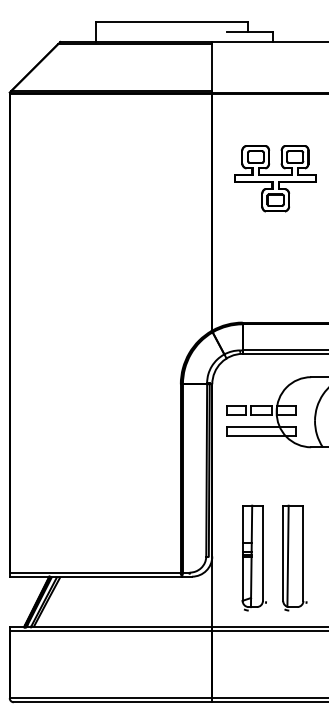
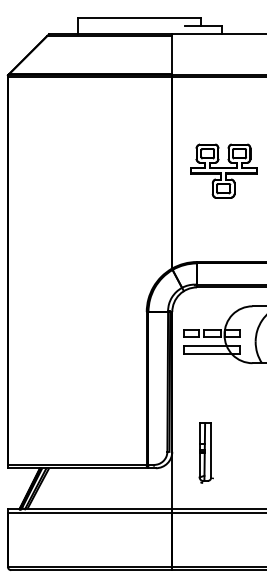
part: (275, 178) -> (223, 171), moved
part: (253, 557) -> (205, 452), size x0.7
part: (294, 557) -> (239, 452), removed

